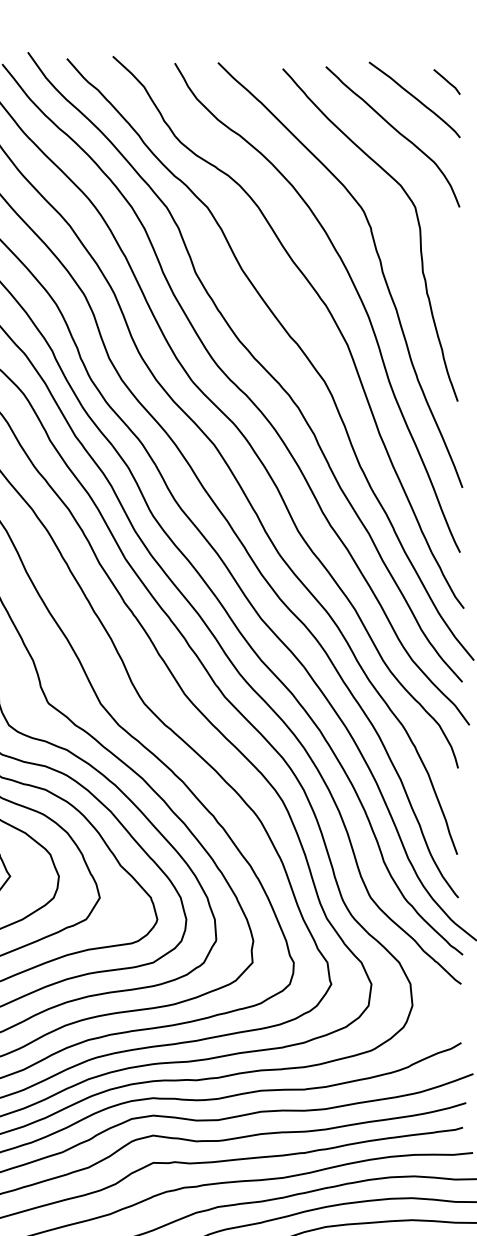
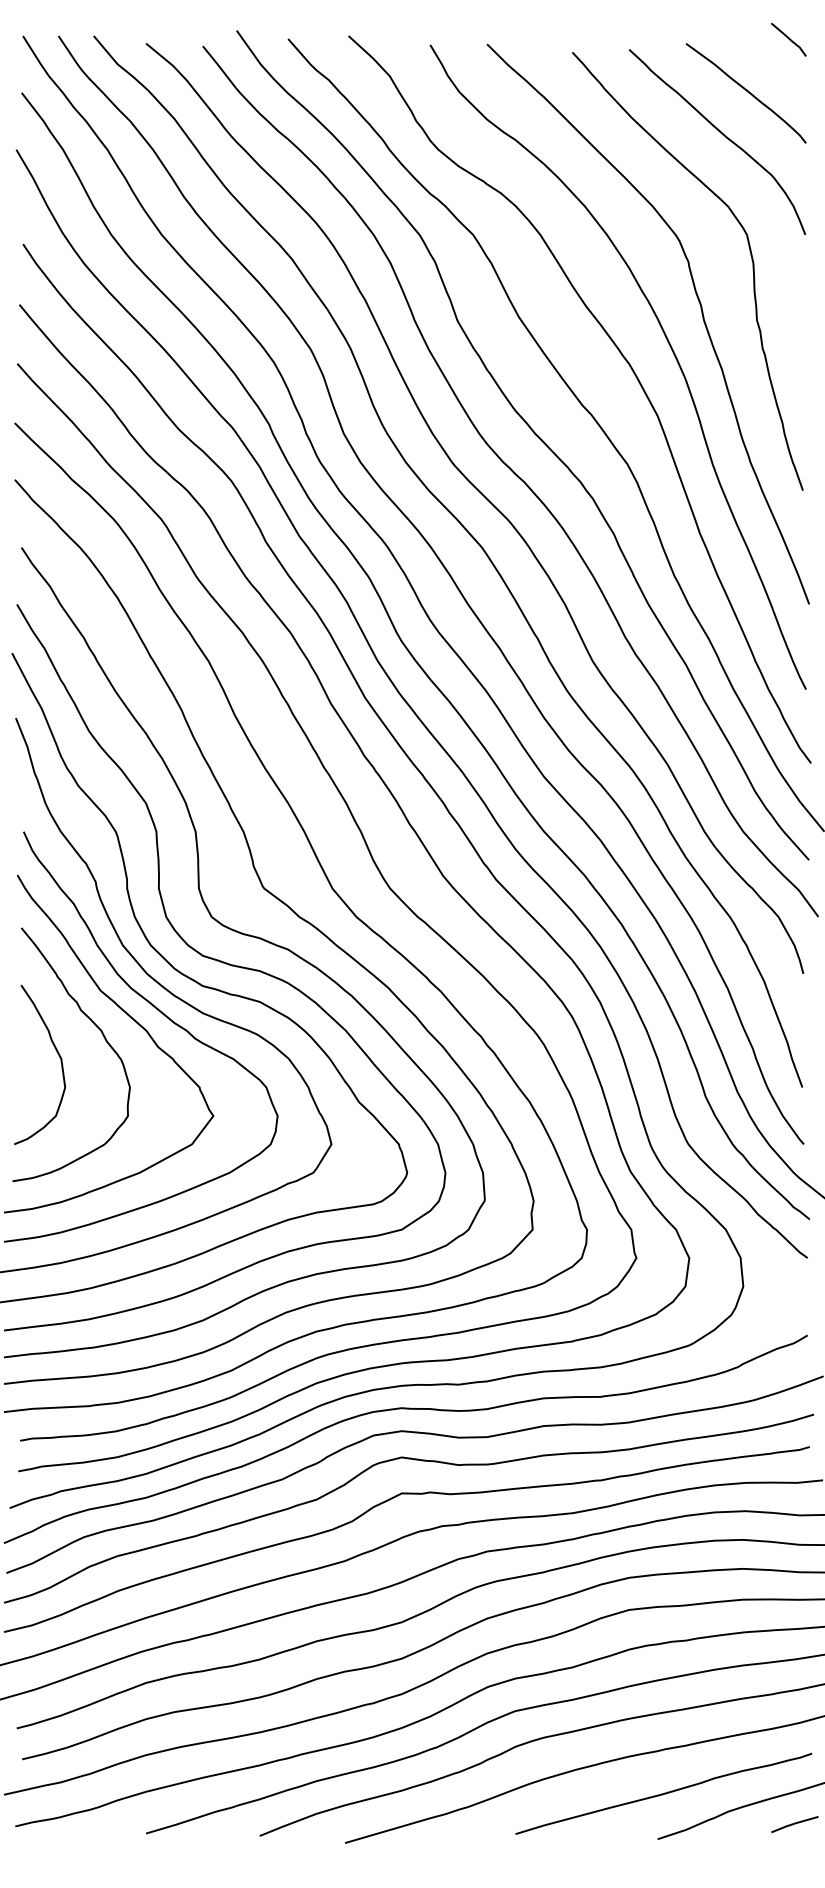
line: (446, 81) -> (788, 39), moved

